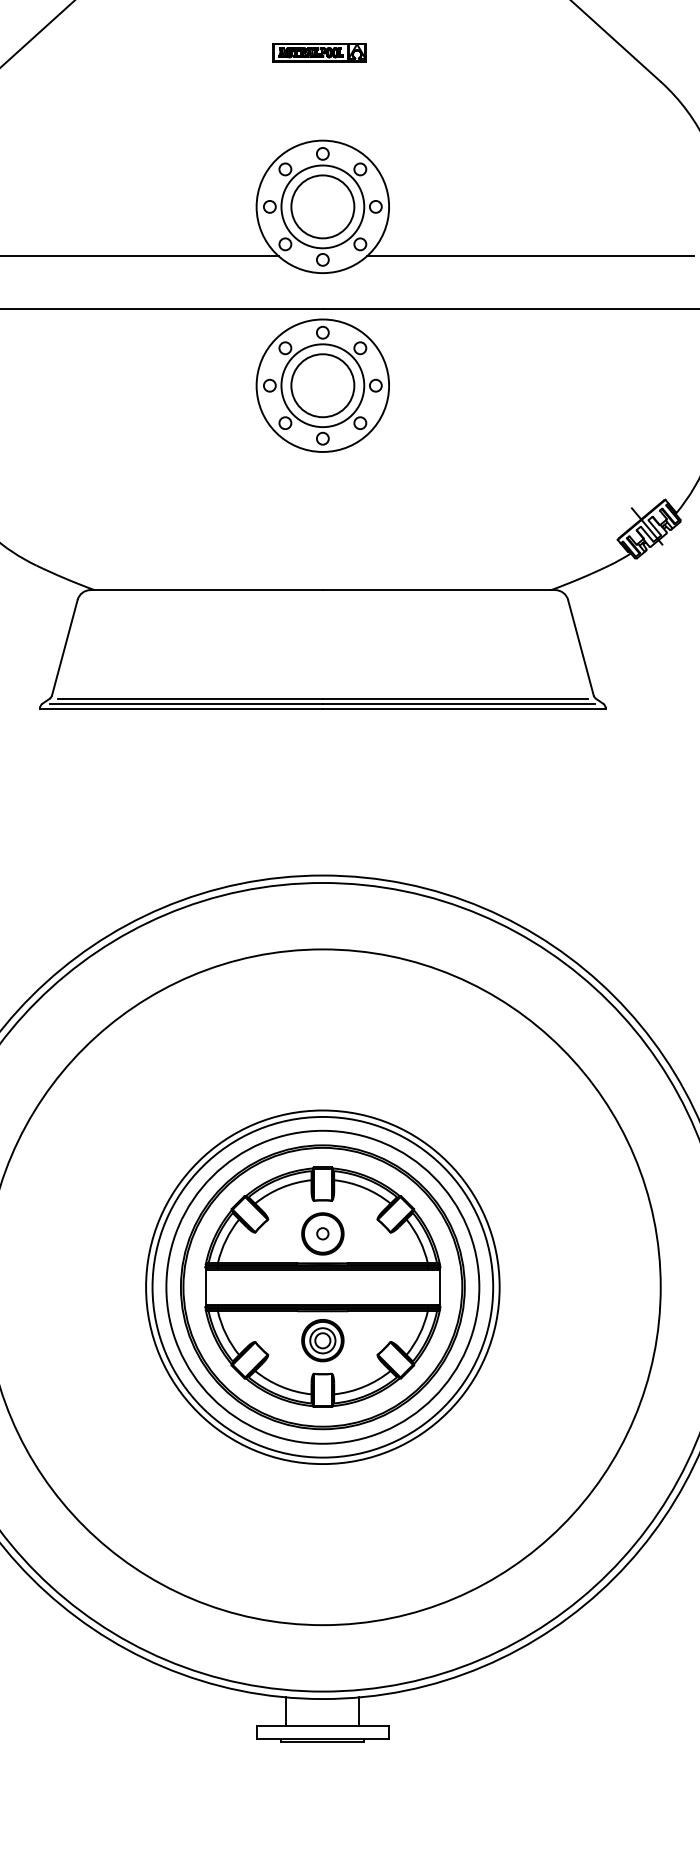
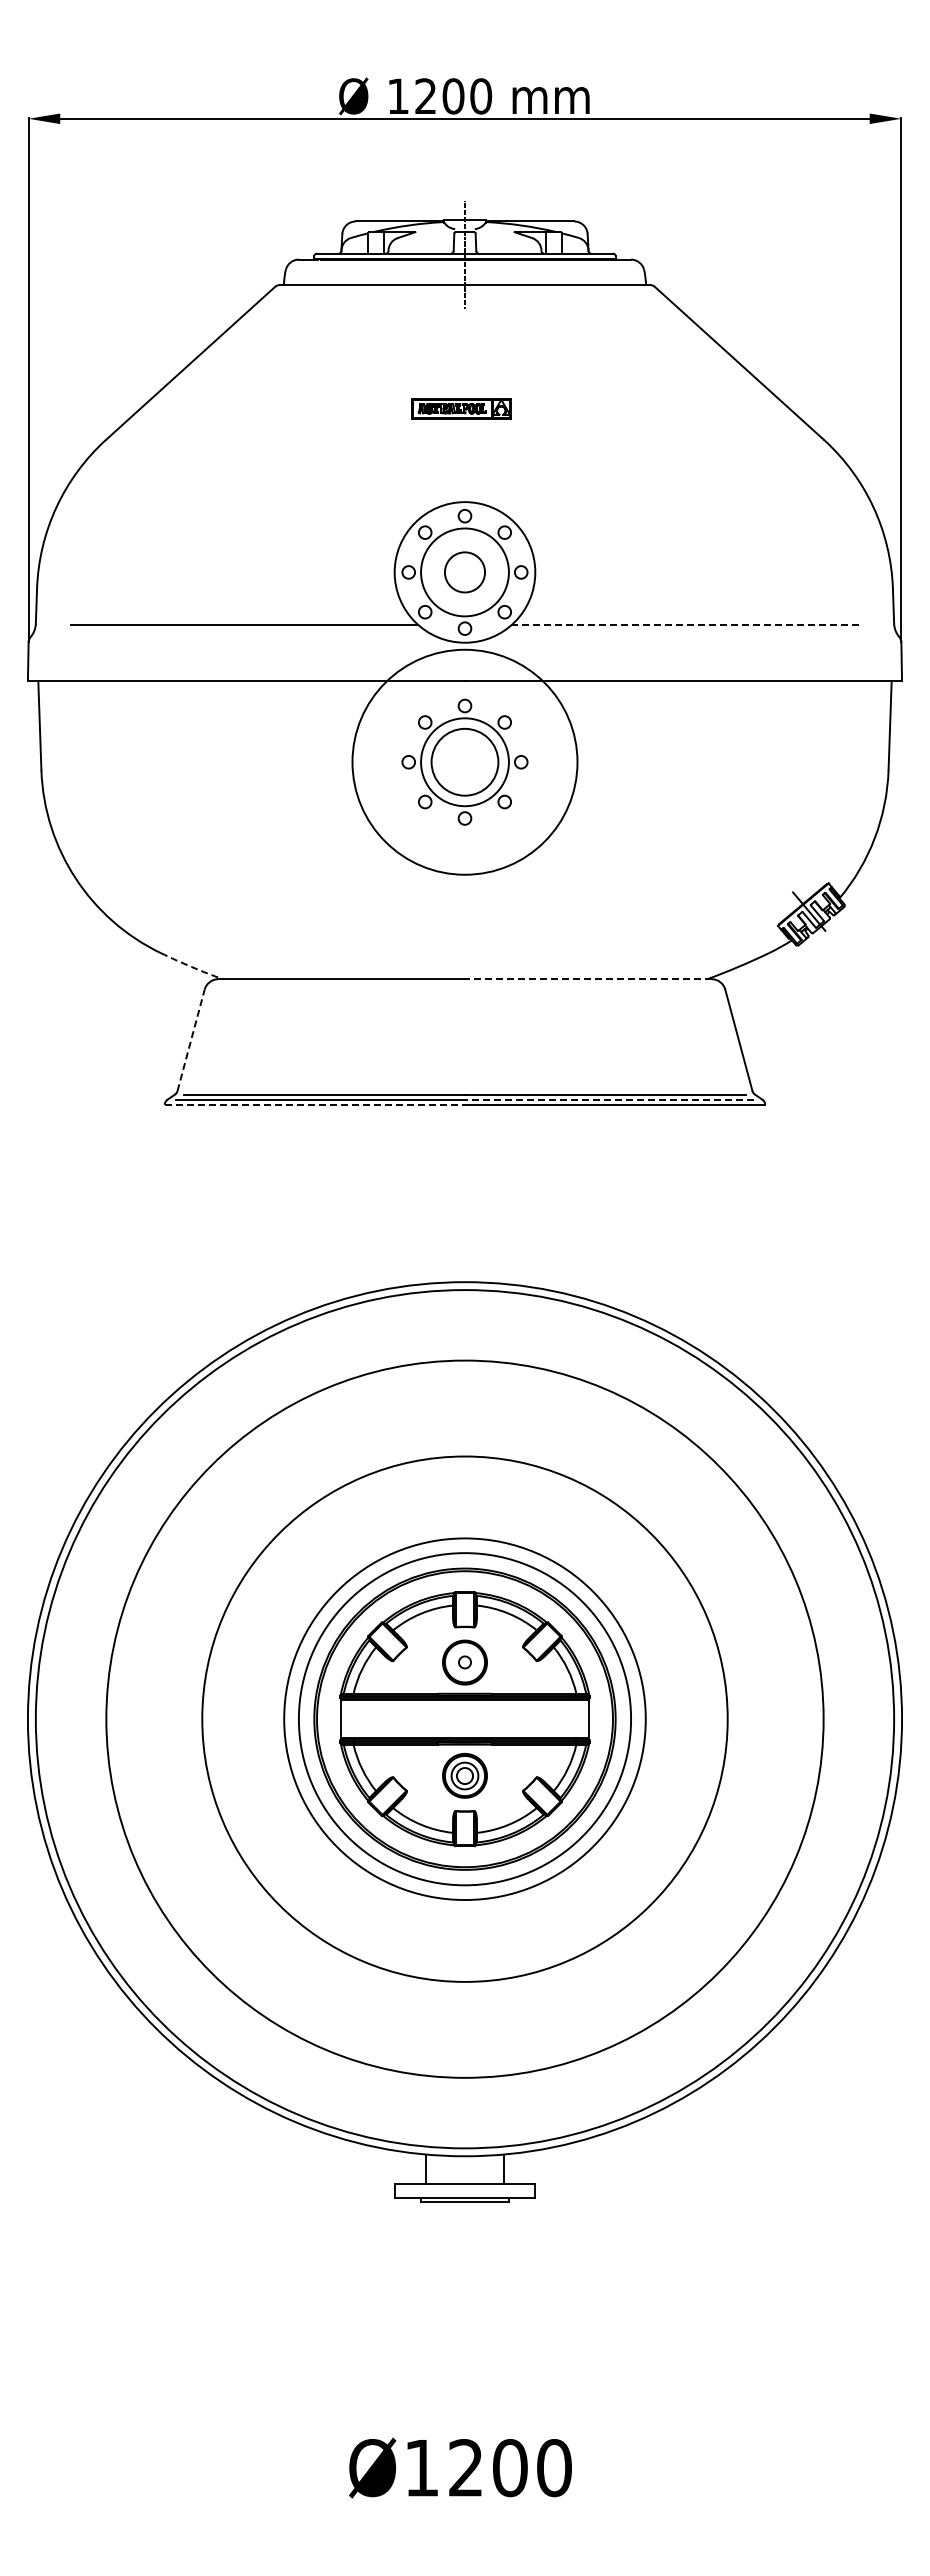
circle: (322, 206) -> (464, 572), size x0.6
line: (530, 255) -> (685, 624), solid -> dashed
circle: (322, 385) -> (464, 761), size x1.6
arc: (65, 578) -> (191, 966), solid -> dashed
line: (438, 590) -> (587, 979), solid -> dashed
line: (65, 647) -> (191, 1040), solid -> dashed
line: (459, 703) -> (609, 1099), solid -> dashed
line: (182, 709) -> (315, 1105), solid -> dashed
circle: (322, 1286) -> (464, 1718), size x1.4

